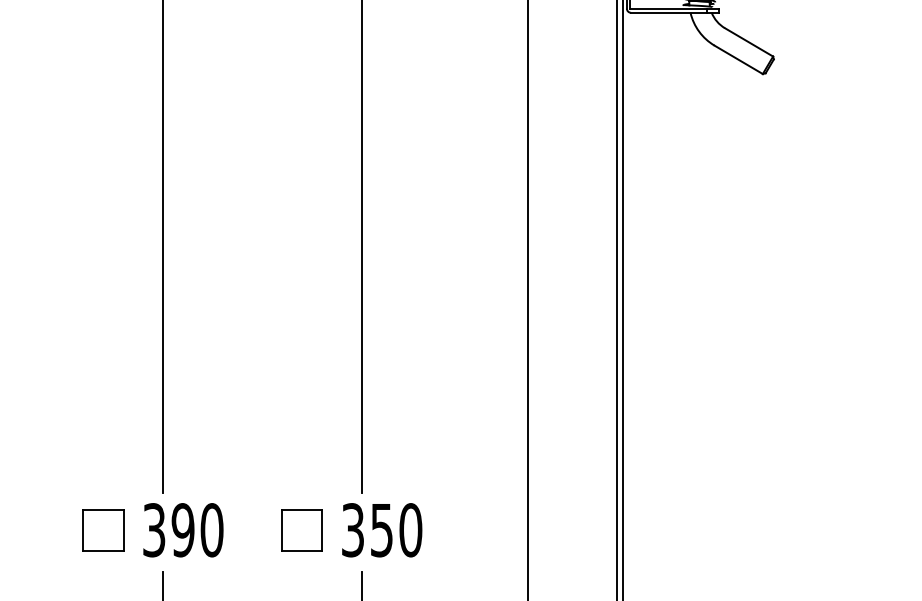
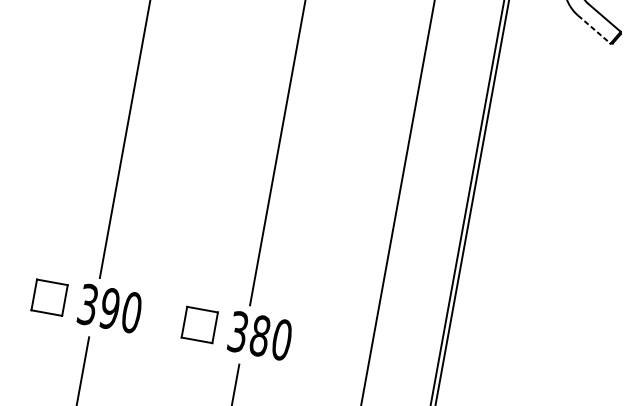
line: (738, 59) -> (594, 29), solid -> dashed
text: (381, 530) -> (259, 336), 350 -> 380

